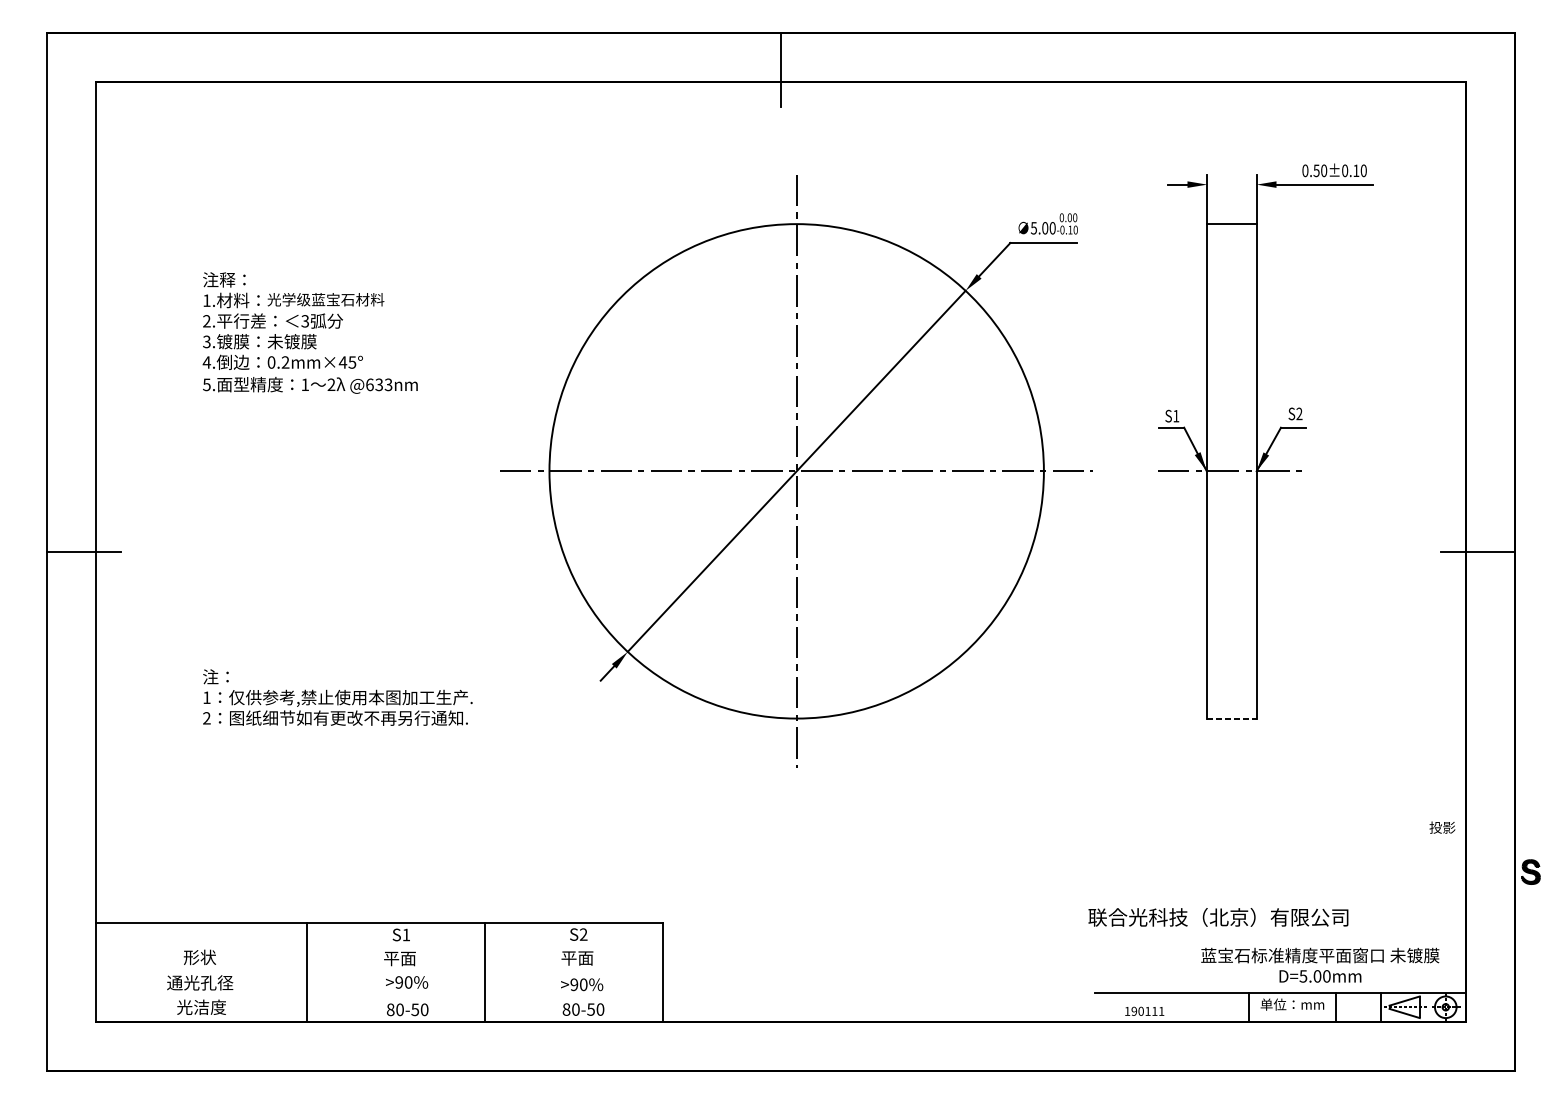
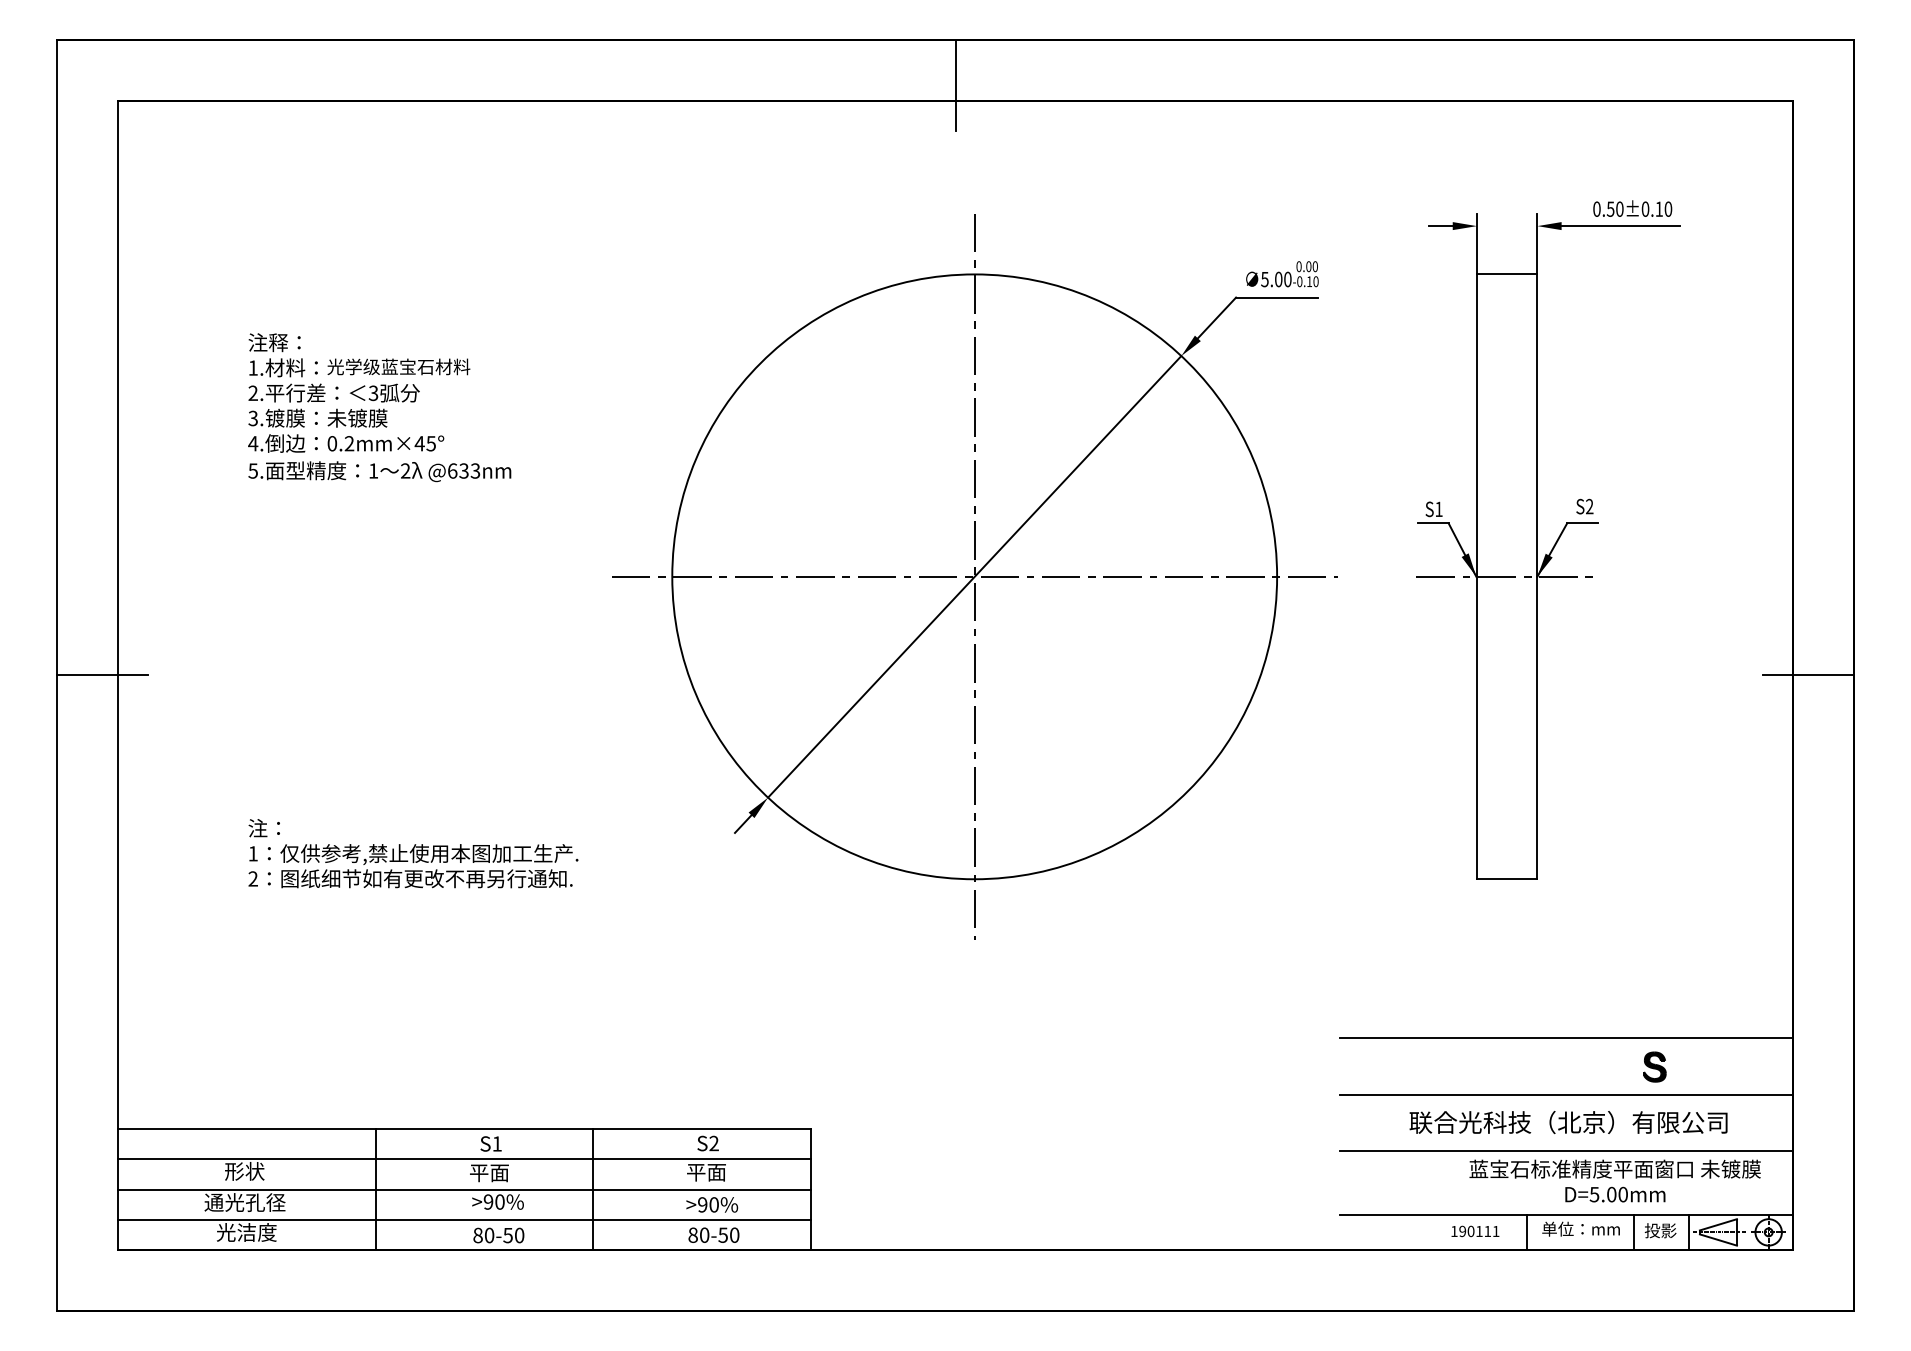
line: (1232, 718) -> (1507, 879), dashed -> solid
text: (1442, 827) -> (1660, 1230), moved
line: (1280, 848) -> (1566, 1038), added
part: (1530, 871) -> (1654, 1066), moved
line: (1280, 894) -> (1566, 1094), added
text: (1218, 917) -> (1568, 1122), moved
line: (1280, 941) -> (1566, 1151), added
line: (379, 947) -> (464, 1159), added
line: (379, 972) -> (464, 1189), added
line: (379, 996) -> (464, 1219), added
text: (1144, 1011) -> (1475, 1231), moved

